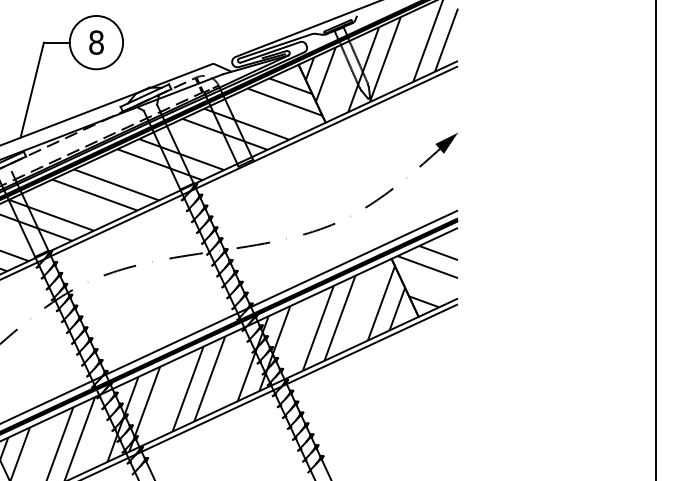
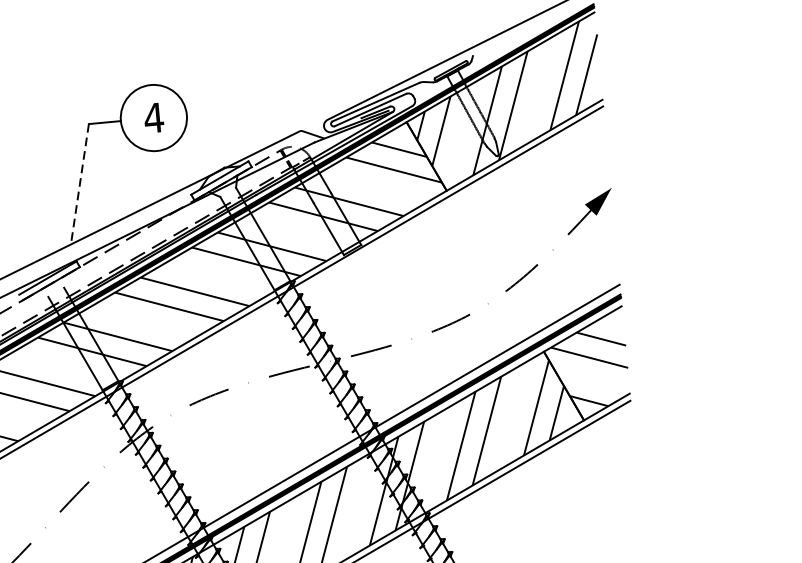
text: (96, 42) -> (153, 117), 8 -> 4
line: (32, 90) -> (80, 184), solid -> dashed

